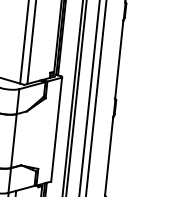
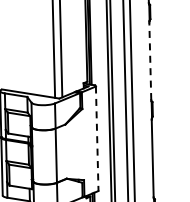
line: (119, 59) -> (150, 61), solid -> dashed
line: (56, 130) -> (97, 139), solid -> dashed

